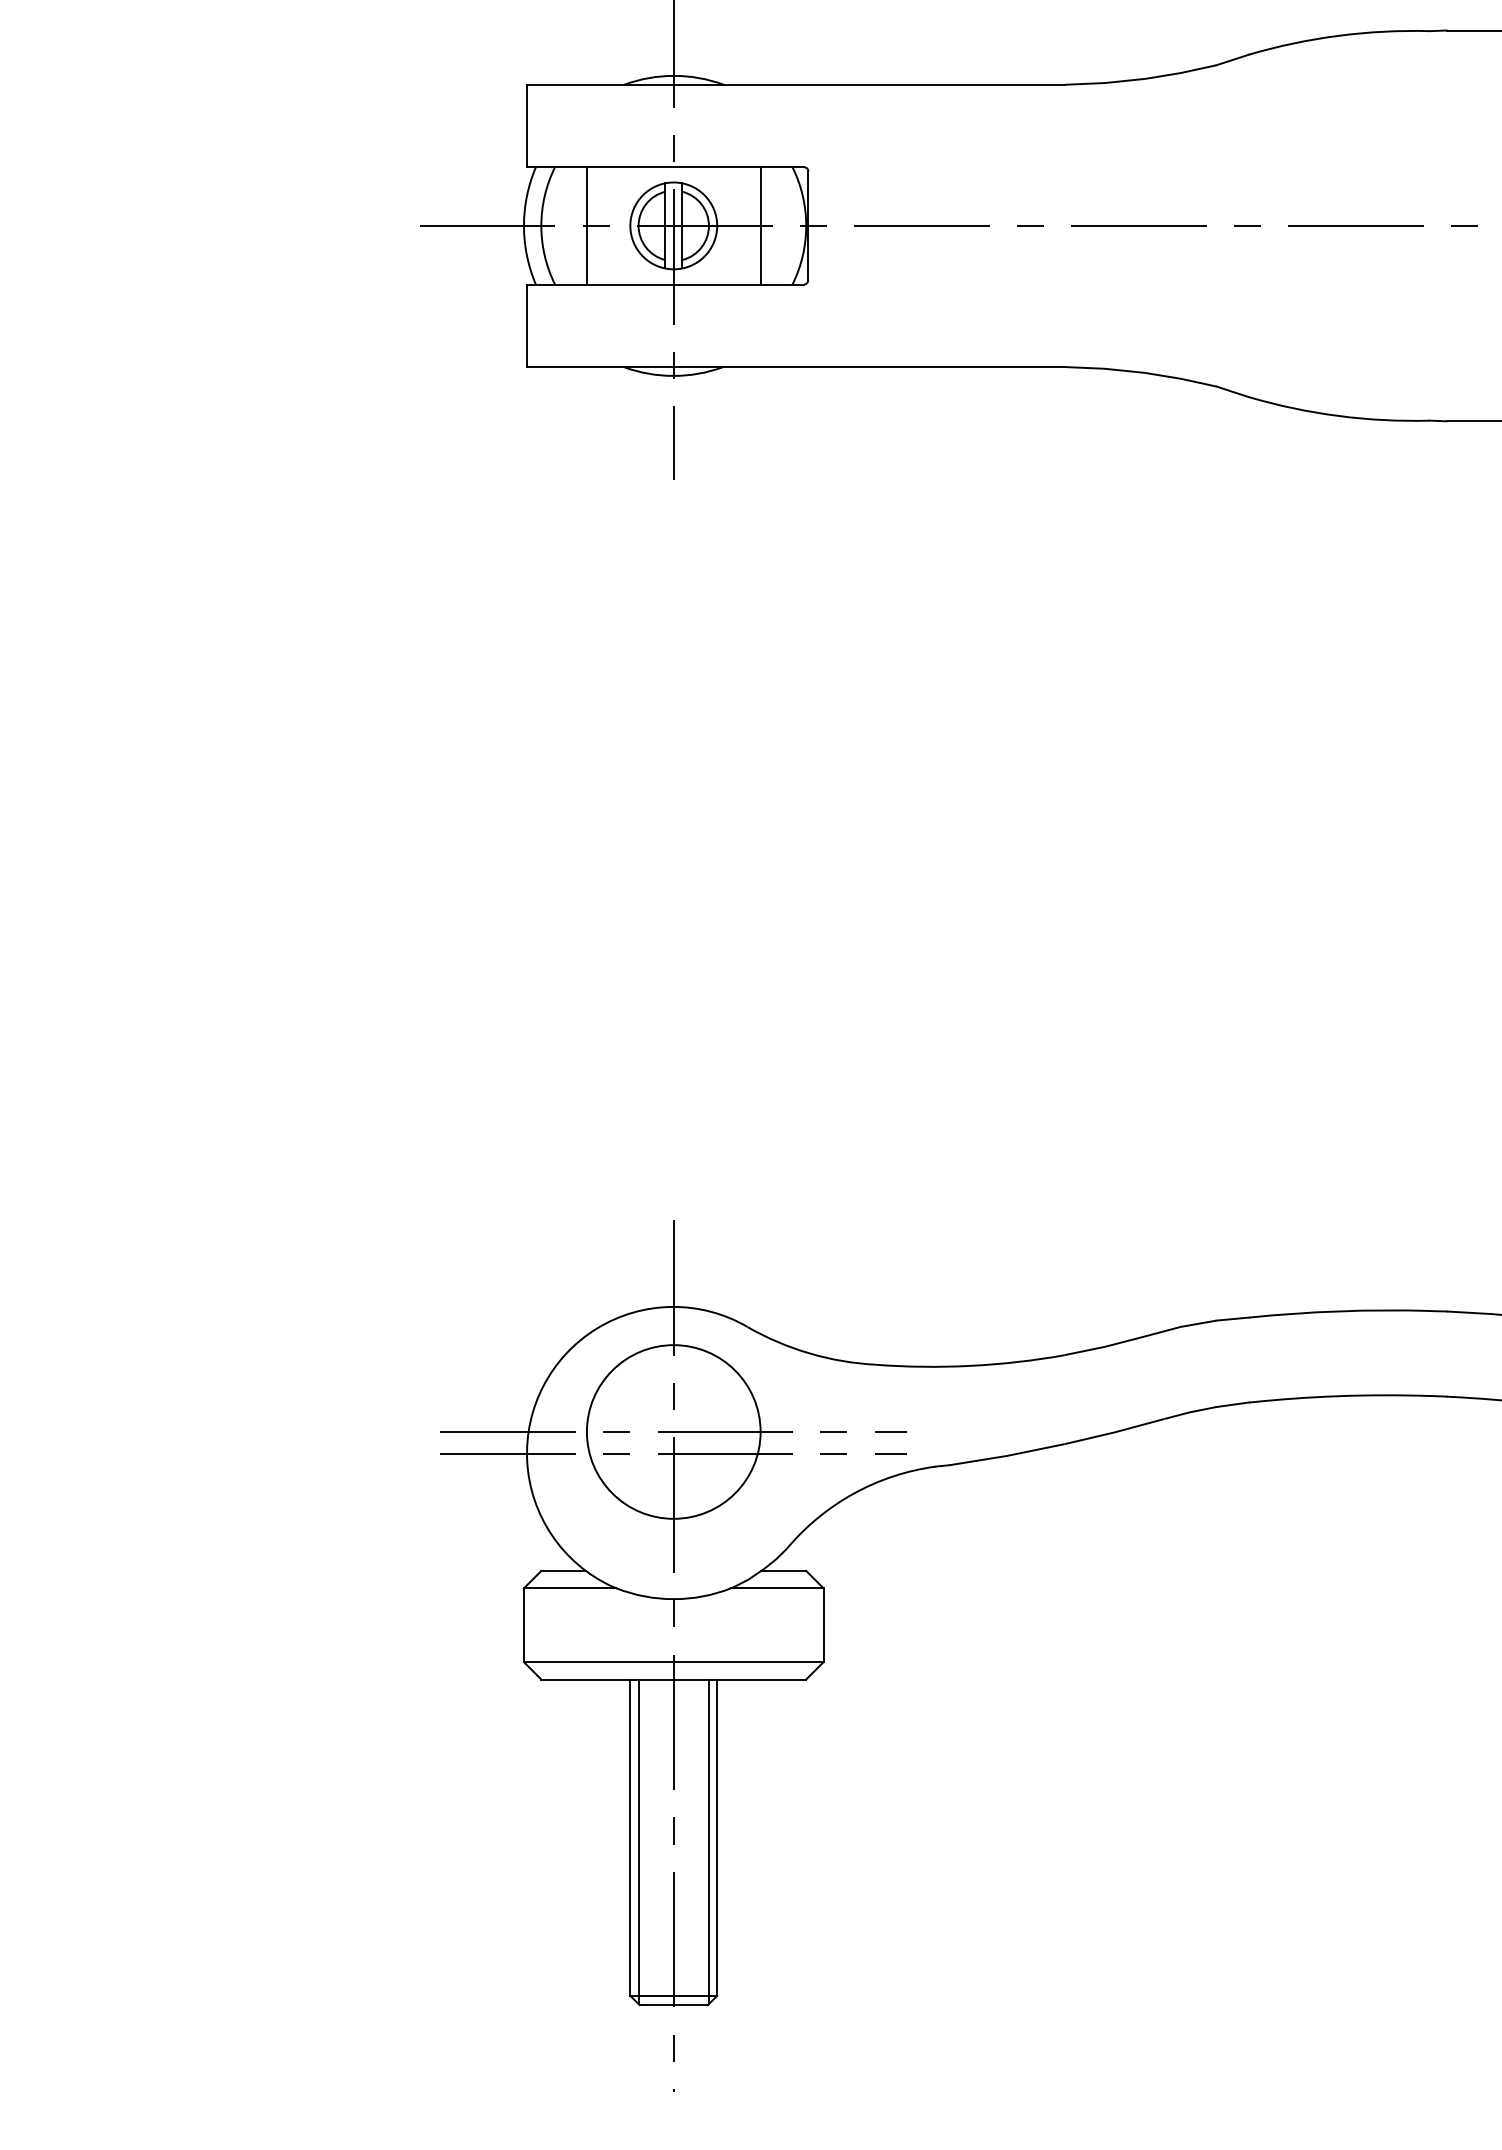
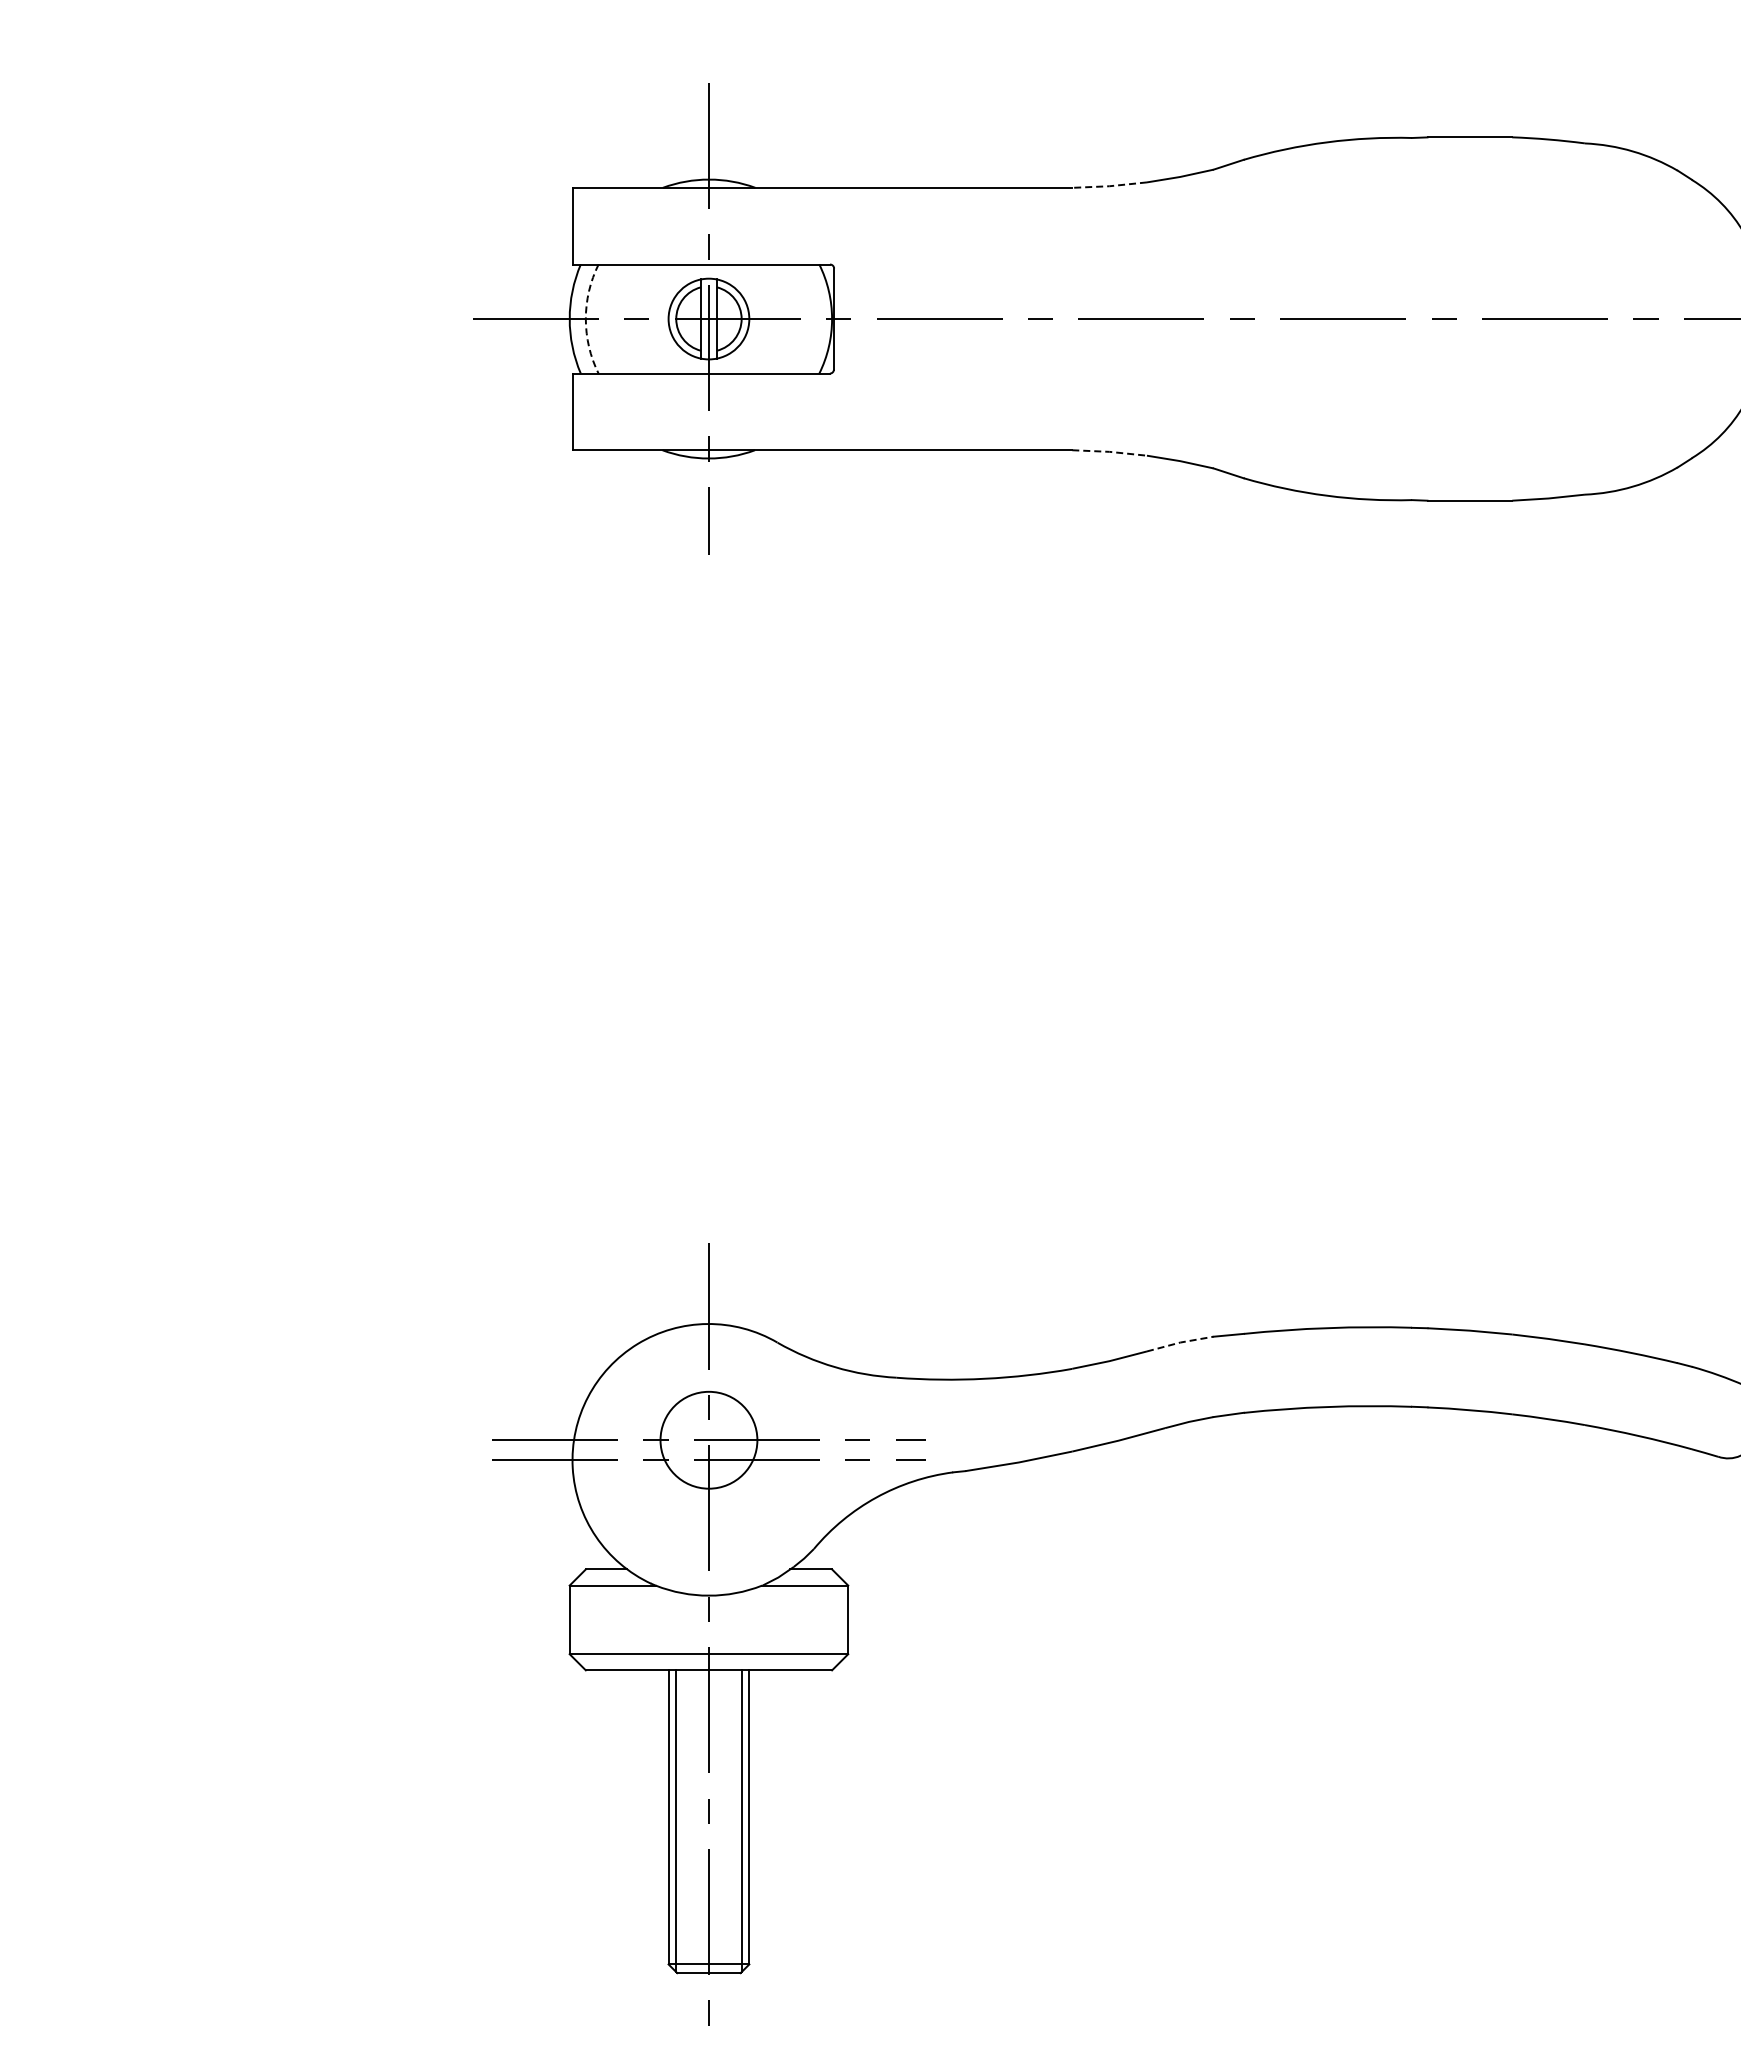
line: (1104, 83) -> (1109, 186), solid -> dashed
line: (587, 225) -> (628, 318), removed
line: (760, 225) -> (789, 318), removed
arc: (540, 226) -> (585, 319), solid -> dashed
line: (1104, 368) -> (1109, 451), solid -> dashed
line: (1181, 1326) -> (1180, 1342), solid -> dashed
circle: (673, 1432) -> (708, 1440), size x0.6

